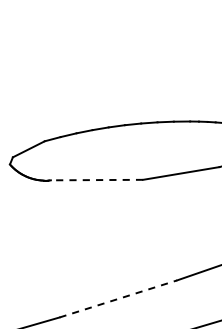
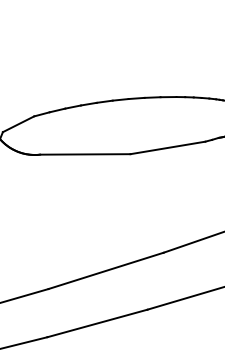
line: (96, 180) -> (84, 154), dashed -> solid
line: (118, 298) -> (106, 270), dashed -> solid

